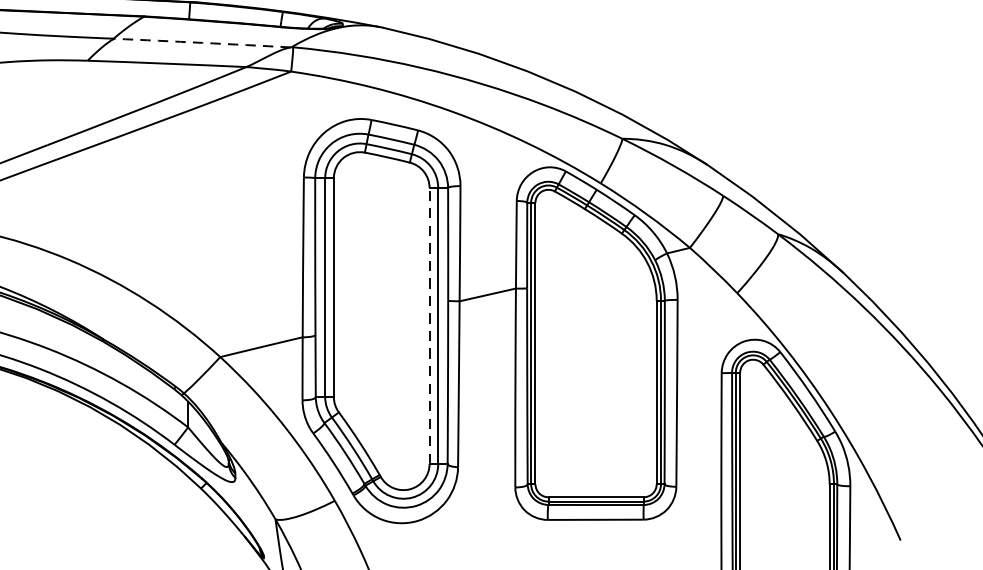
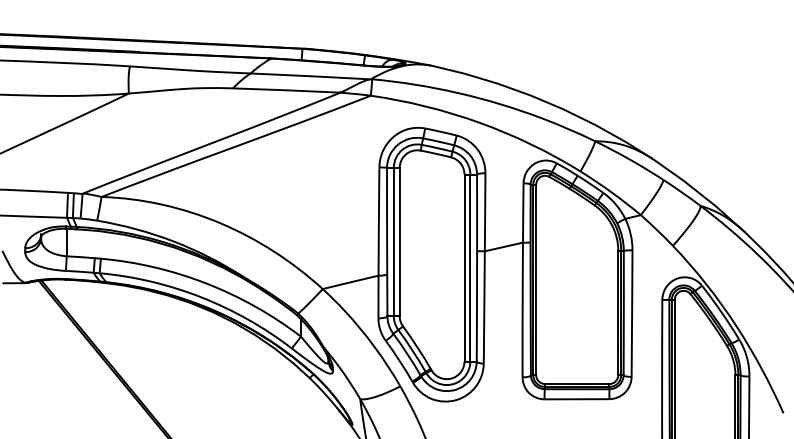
arc: (202, 43) -> (310, 76), dashed -> solid
line: (429, 325) -> (464, 267), dashed -> solid

